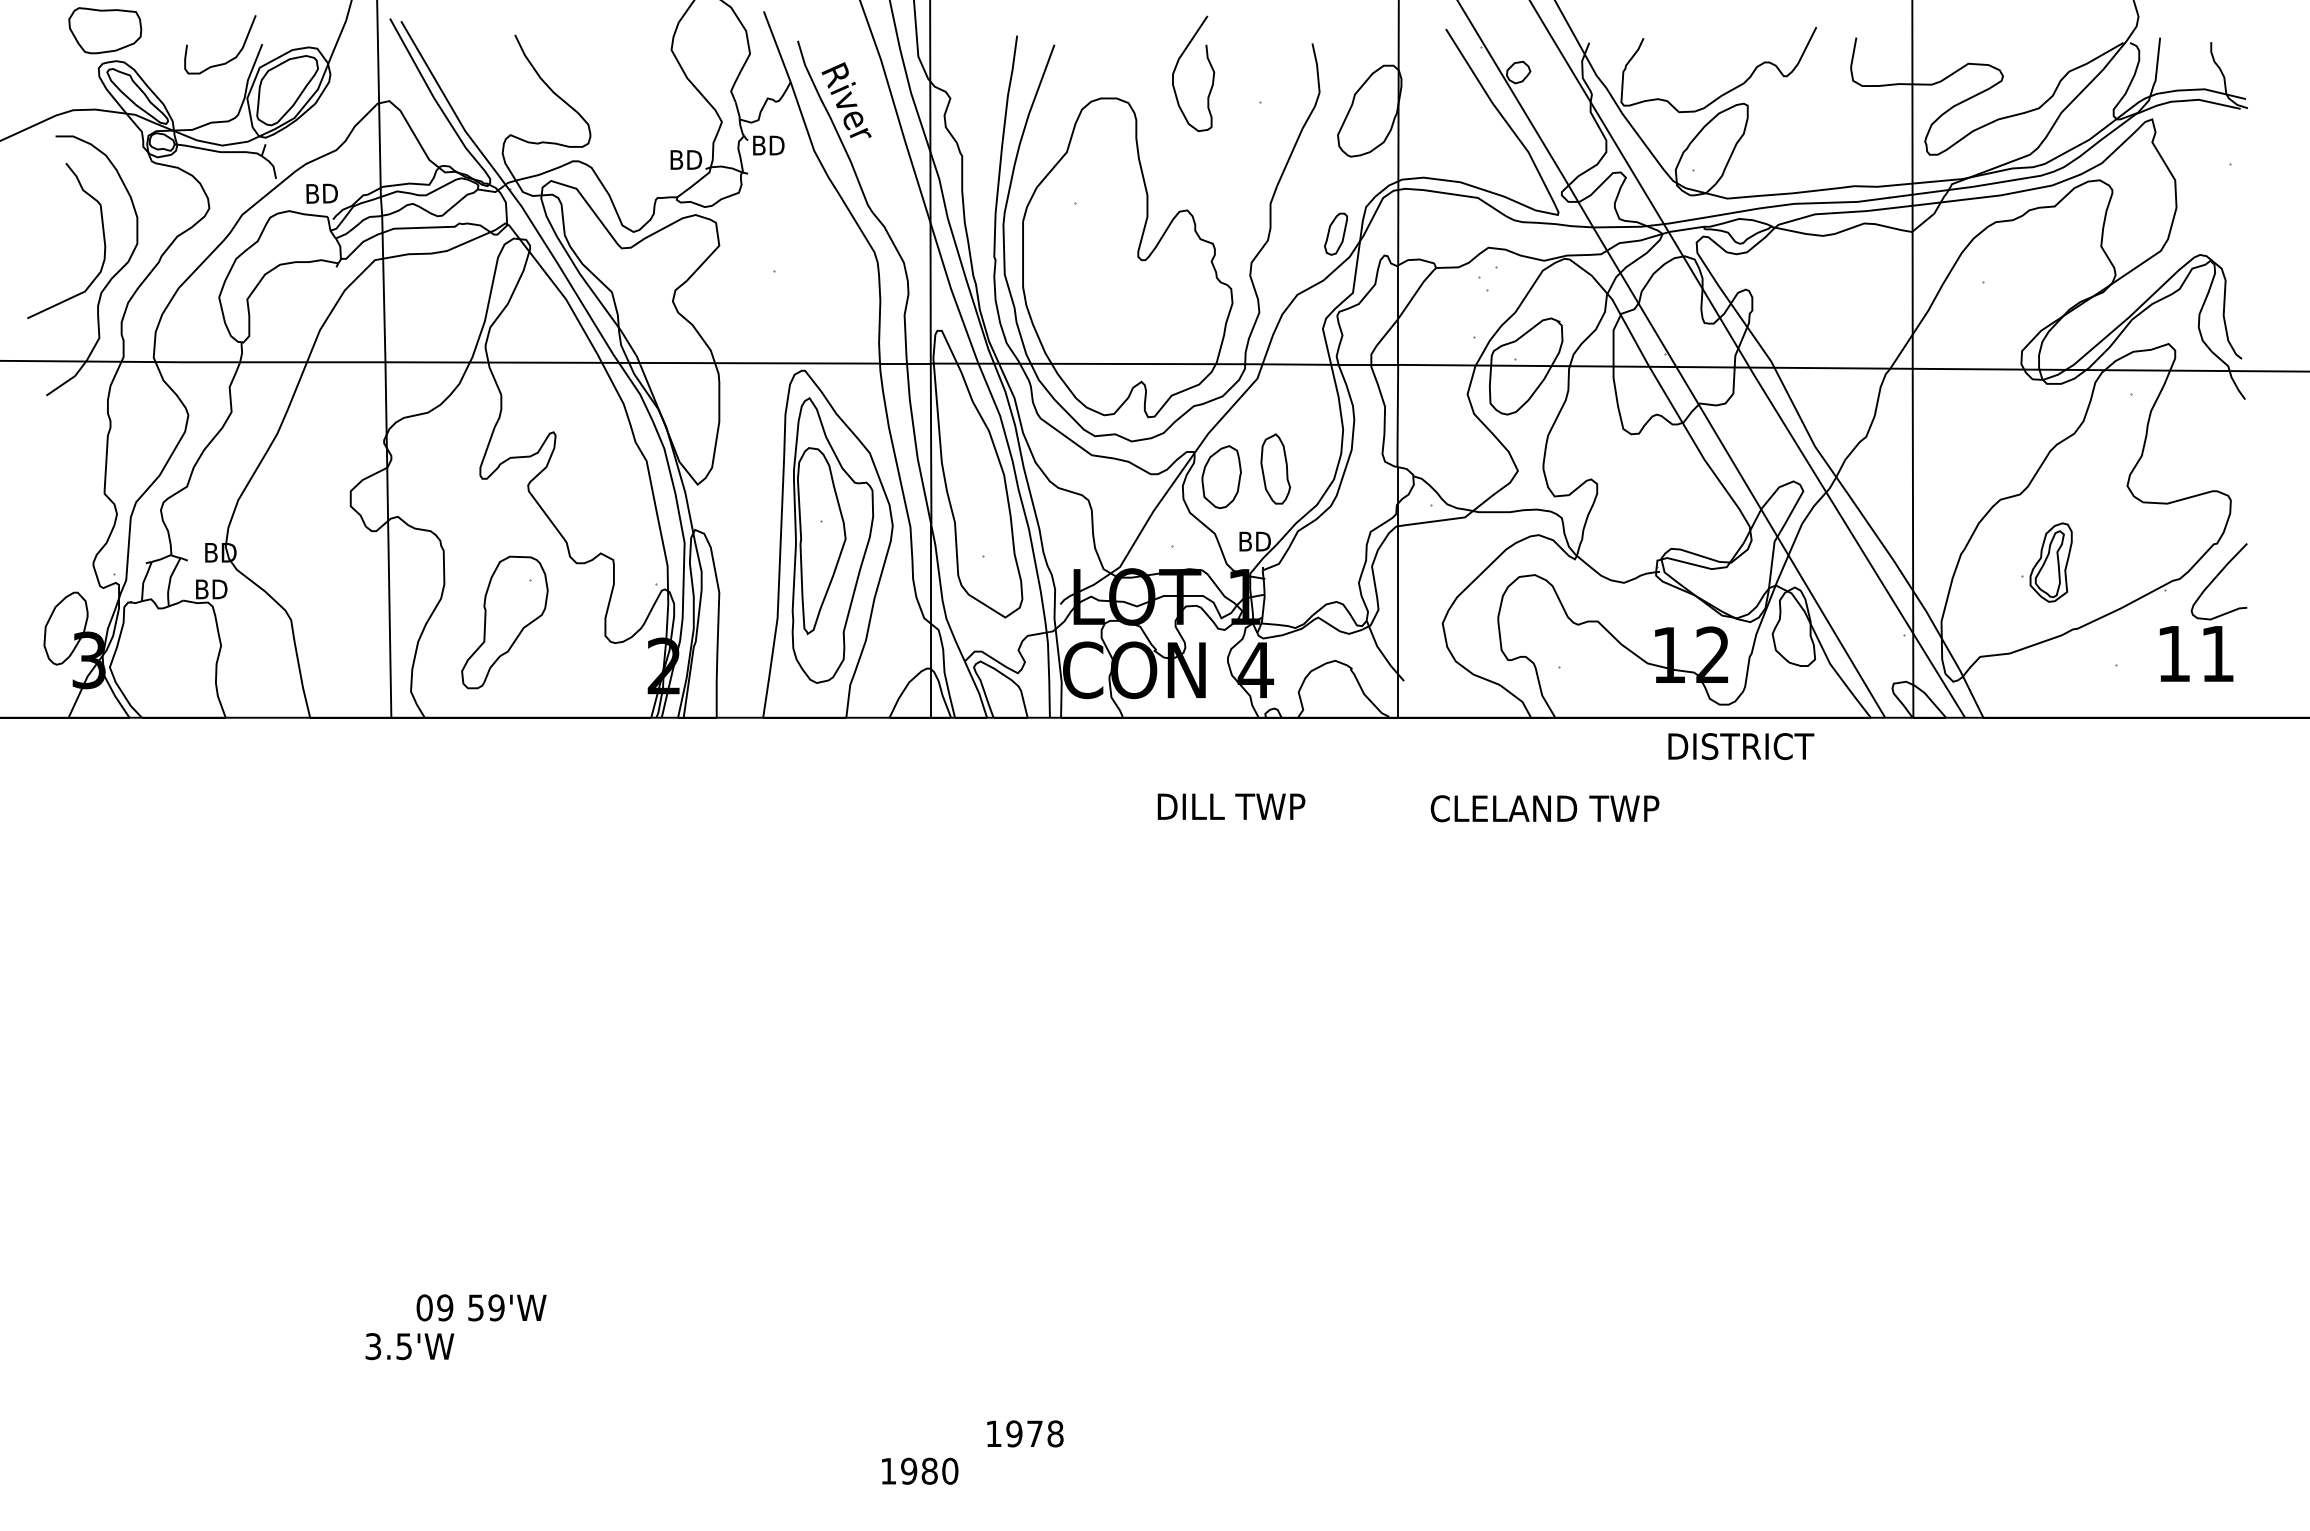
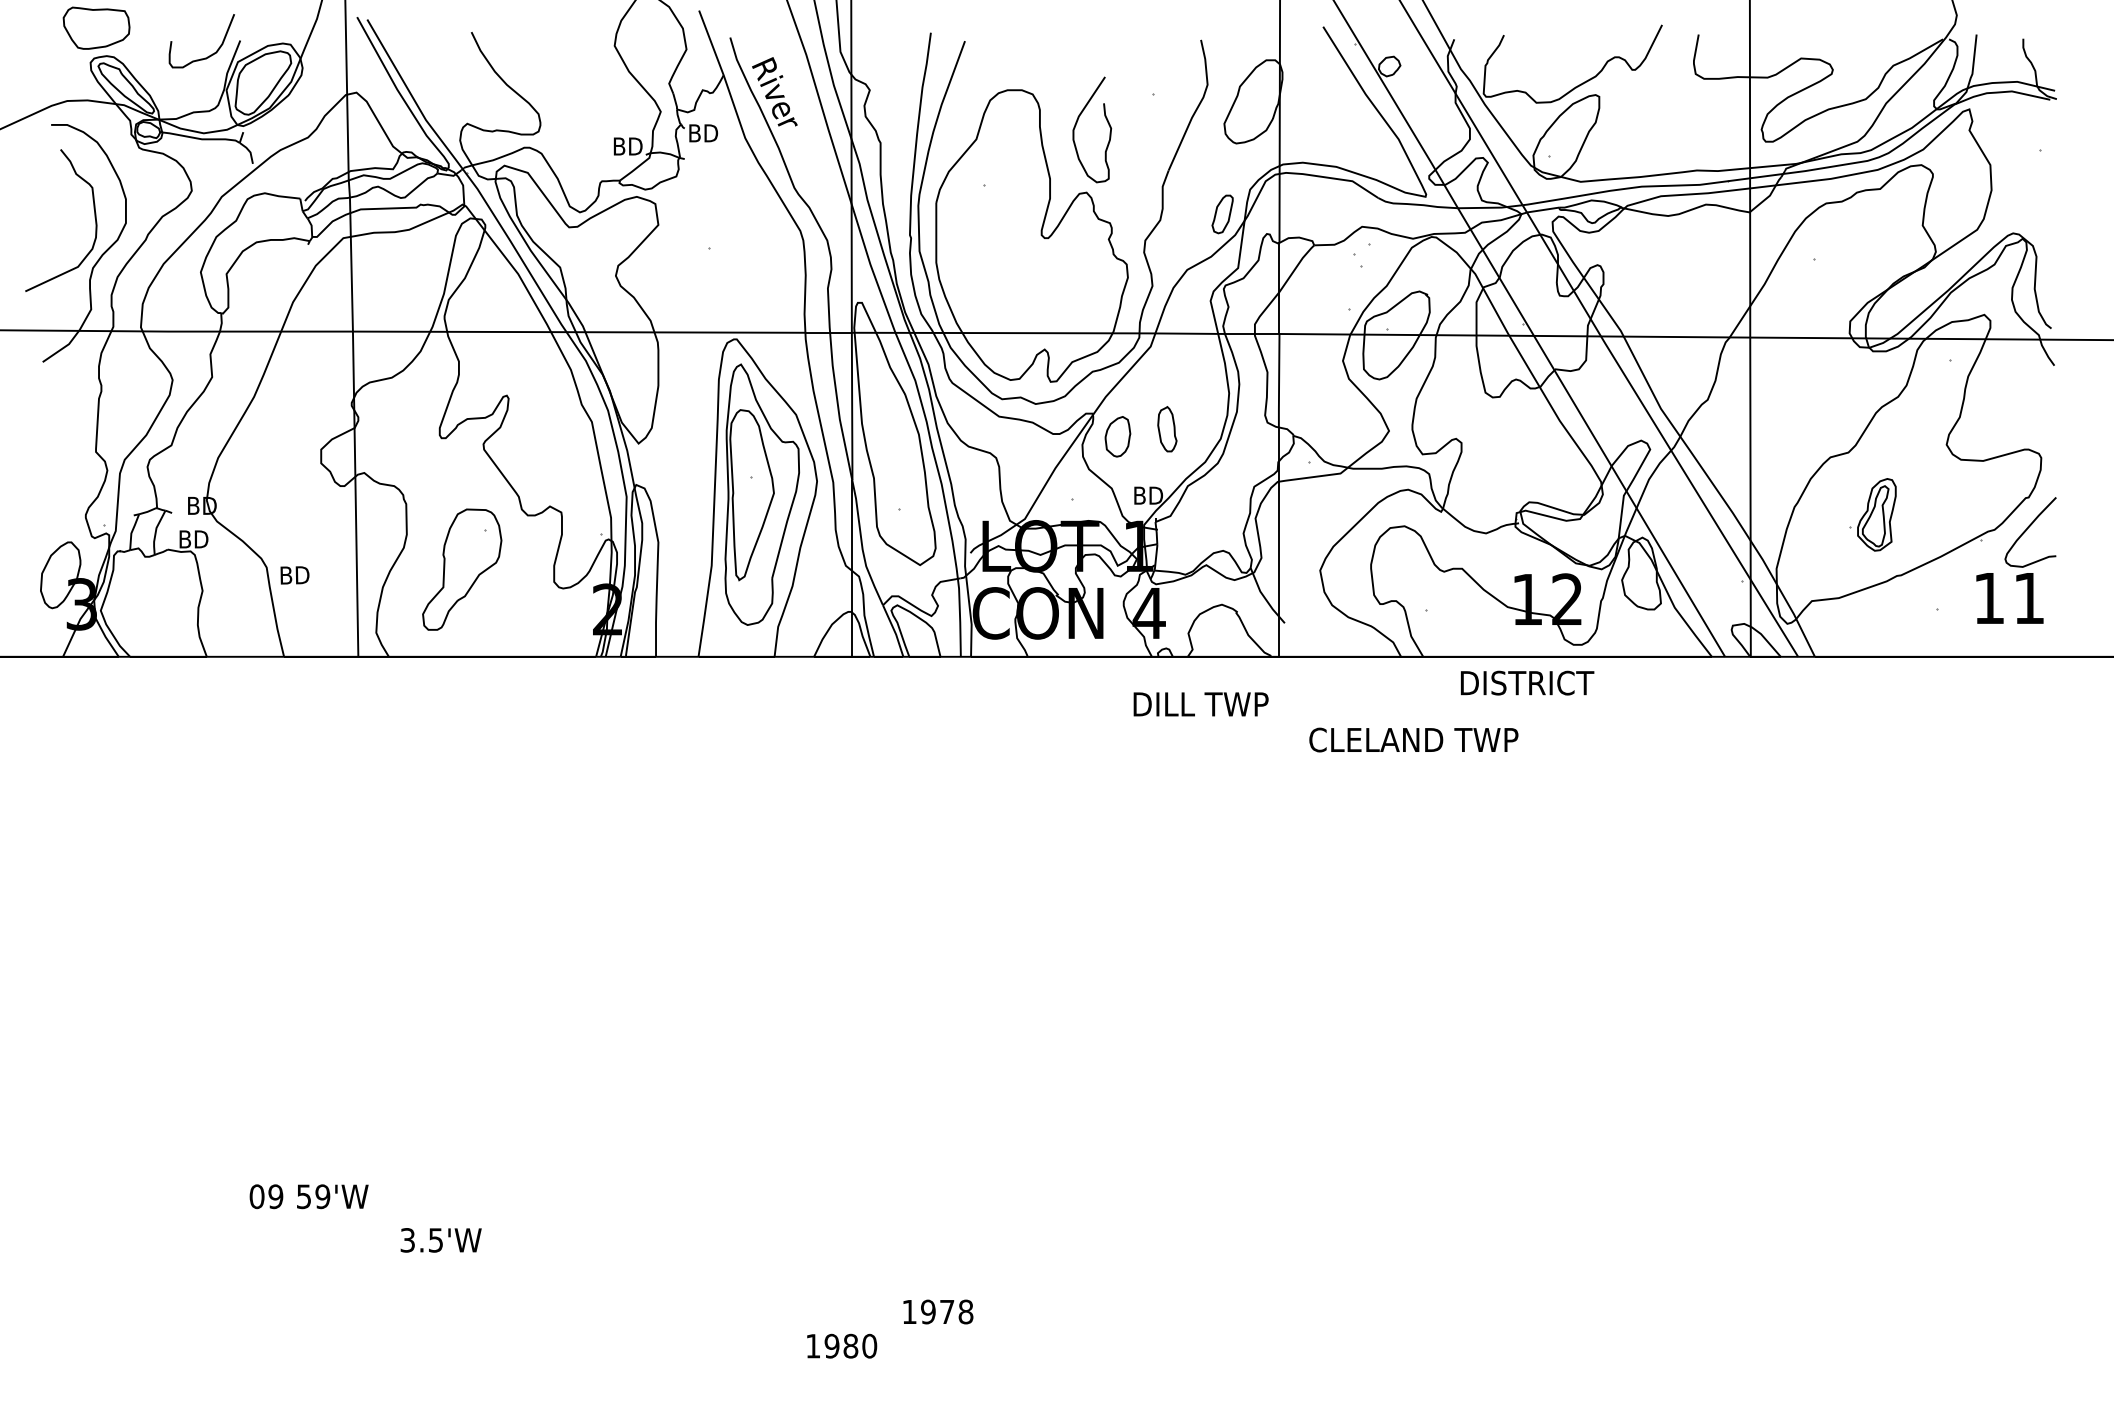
curve: (1176, 68) -> (1076, 125), moved
text: (321, 193) -> (294, 575), moved
part: (1275, 468) -> (1167, 428), size x0.7
part: (1221, 477) -> (1117, 437), size x0.7
text: (1741, 746) -> (1527, 683), moved
text: (1231, 806) -> (1201, 704), moved
text: (481, 1307) -> (309, 1196), moved
text: (409, 1346) -> (440, 1240), moved

